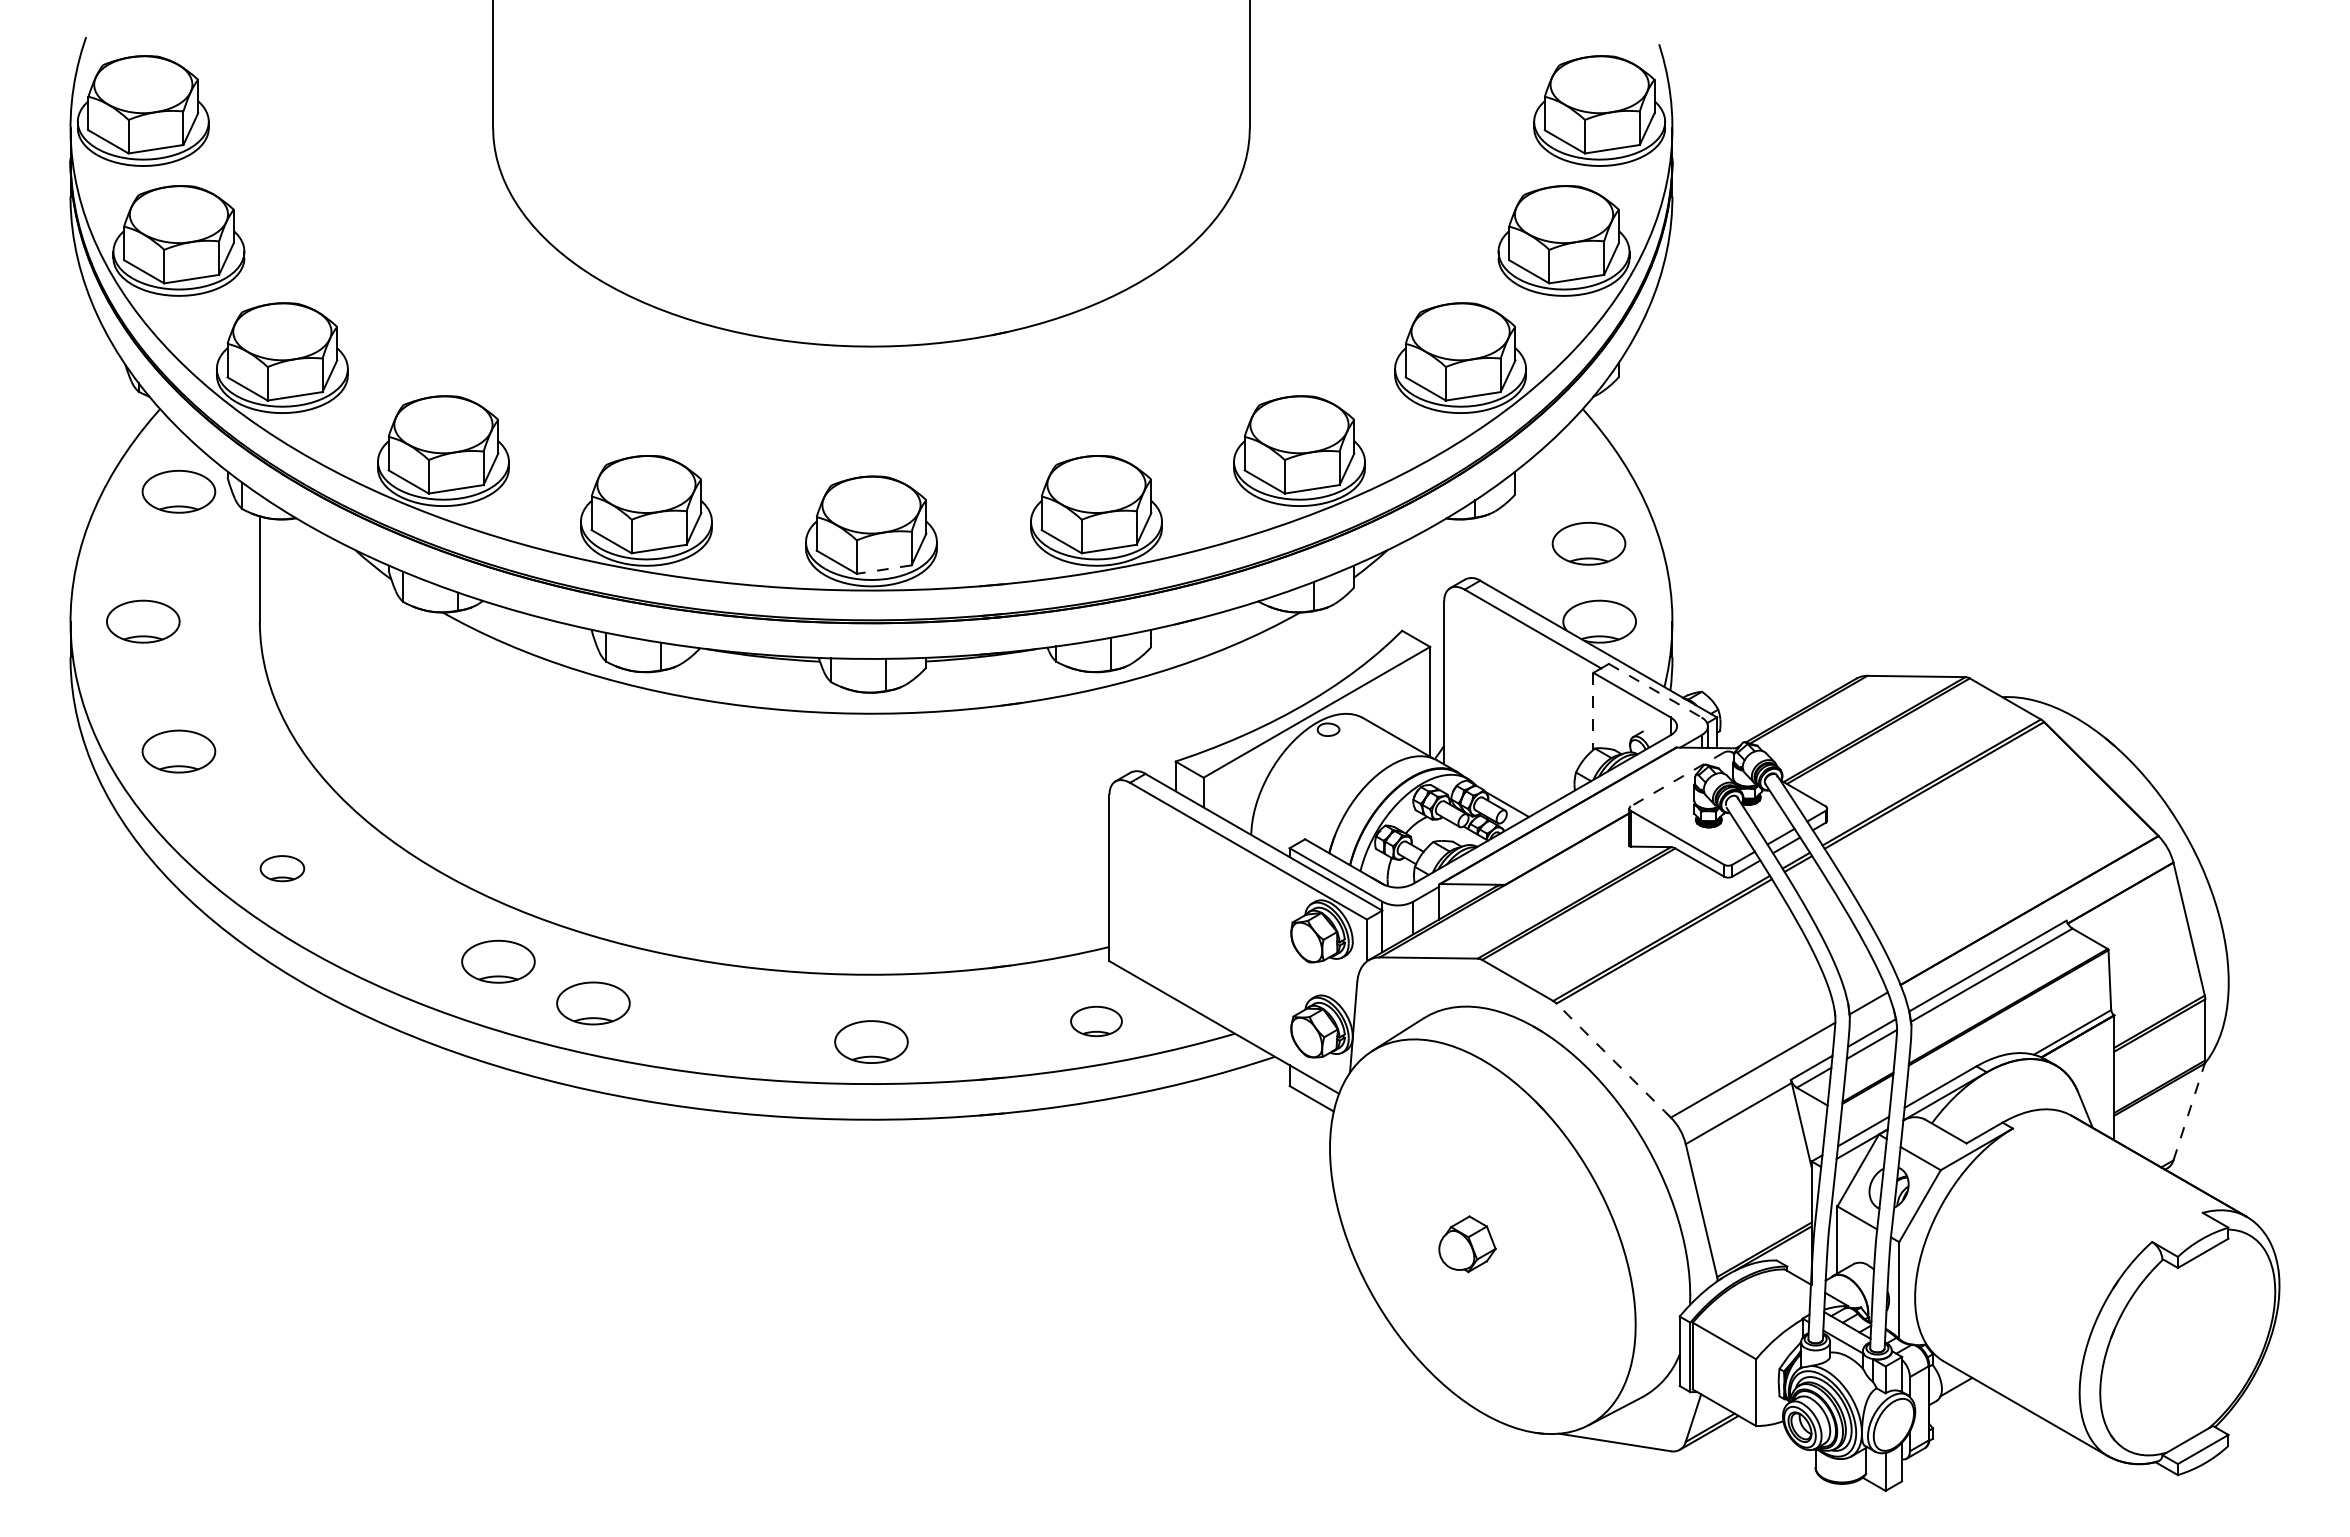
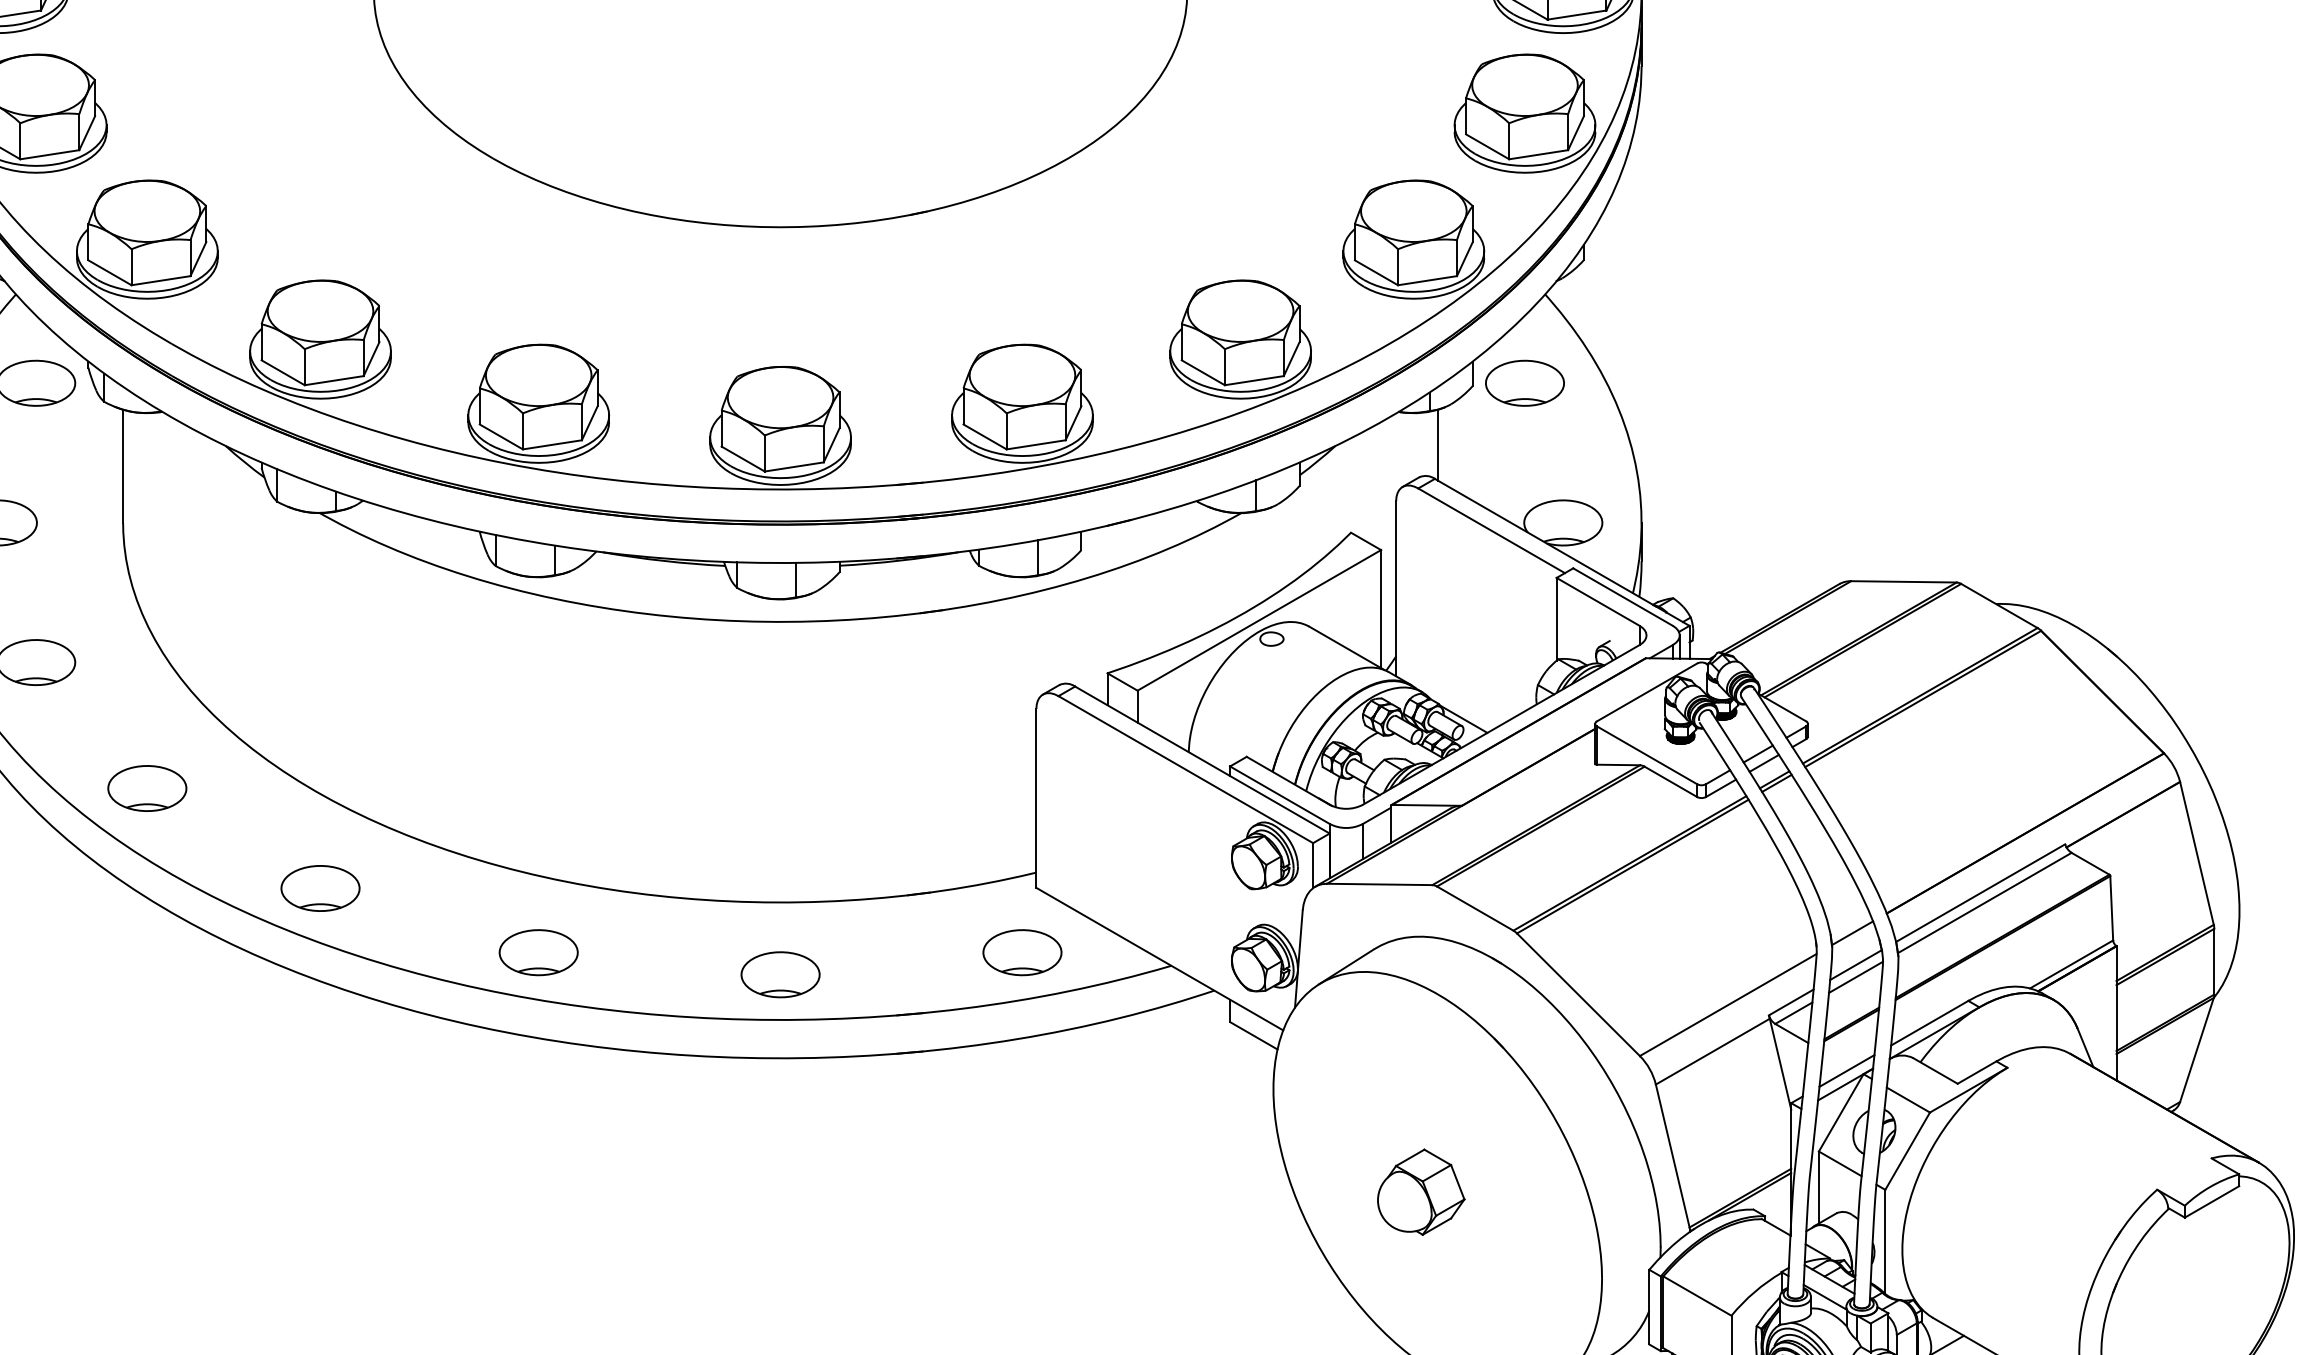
part: (1588, 543) -> (1524, 382), moved
line: (1483, 549) -> (1438, 445), added
line: (884, 569) -> (794, 466), dashed -> solid
line: (1655, 690) -> (1623, 596), dashed -> solid
line: (1593, 711) -> (1556, 619), dashed -> solid
line: (1677, 779) -> (1646, 692), dashed -> solid
part: (282, 868) -> (147, 788), size x1.67
part: (498, 961) -> (320, 888), moved
part: (593, 1003) -> (538, 952), moved
part: (1096, 1021) -> (1022, 952), size x1.43
line: (1613, 1060) -> (1578, 994), dashed -> solid
line: (2189, 1112) -> (2197, 1050), dashed -> solid
part: (1467, 1243) -> (1421, 1191), size x1.43

